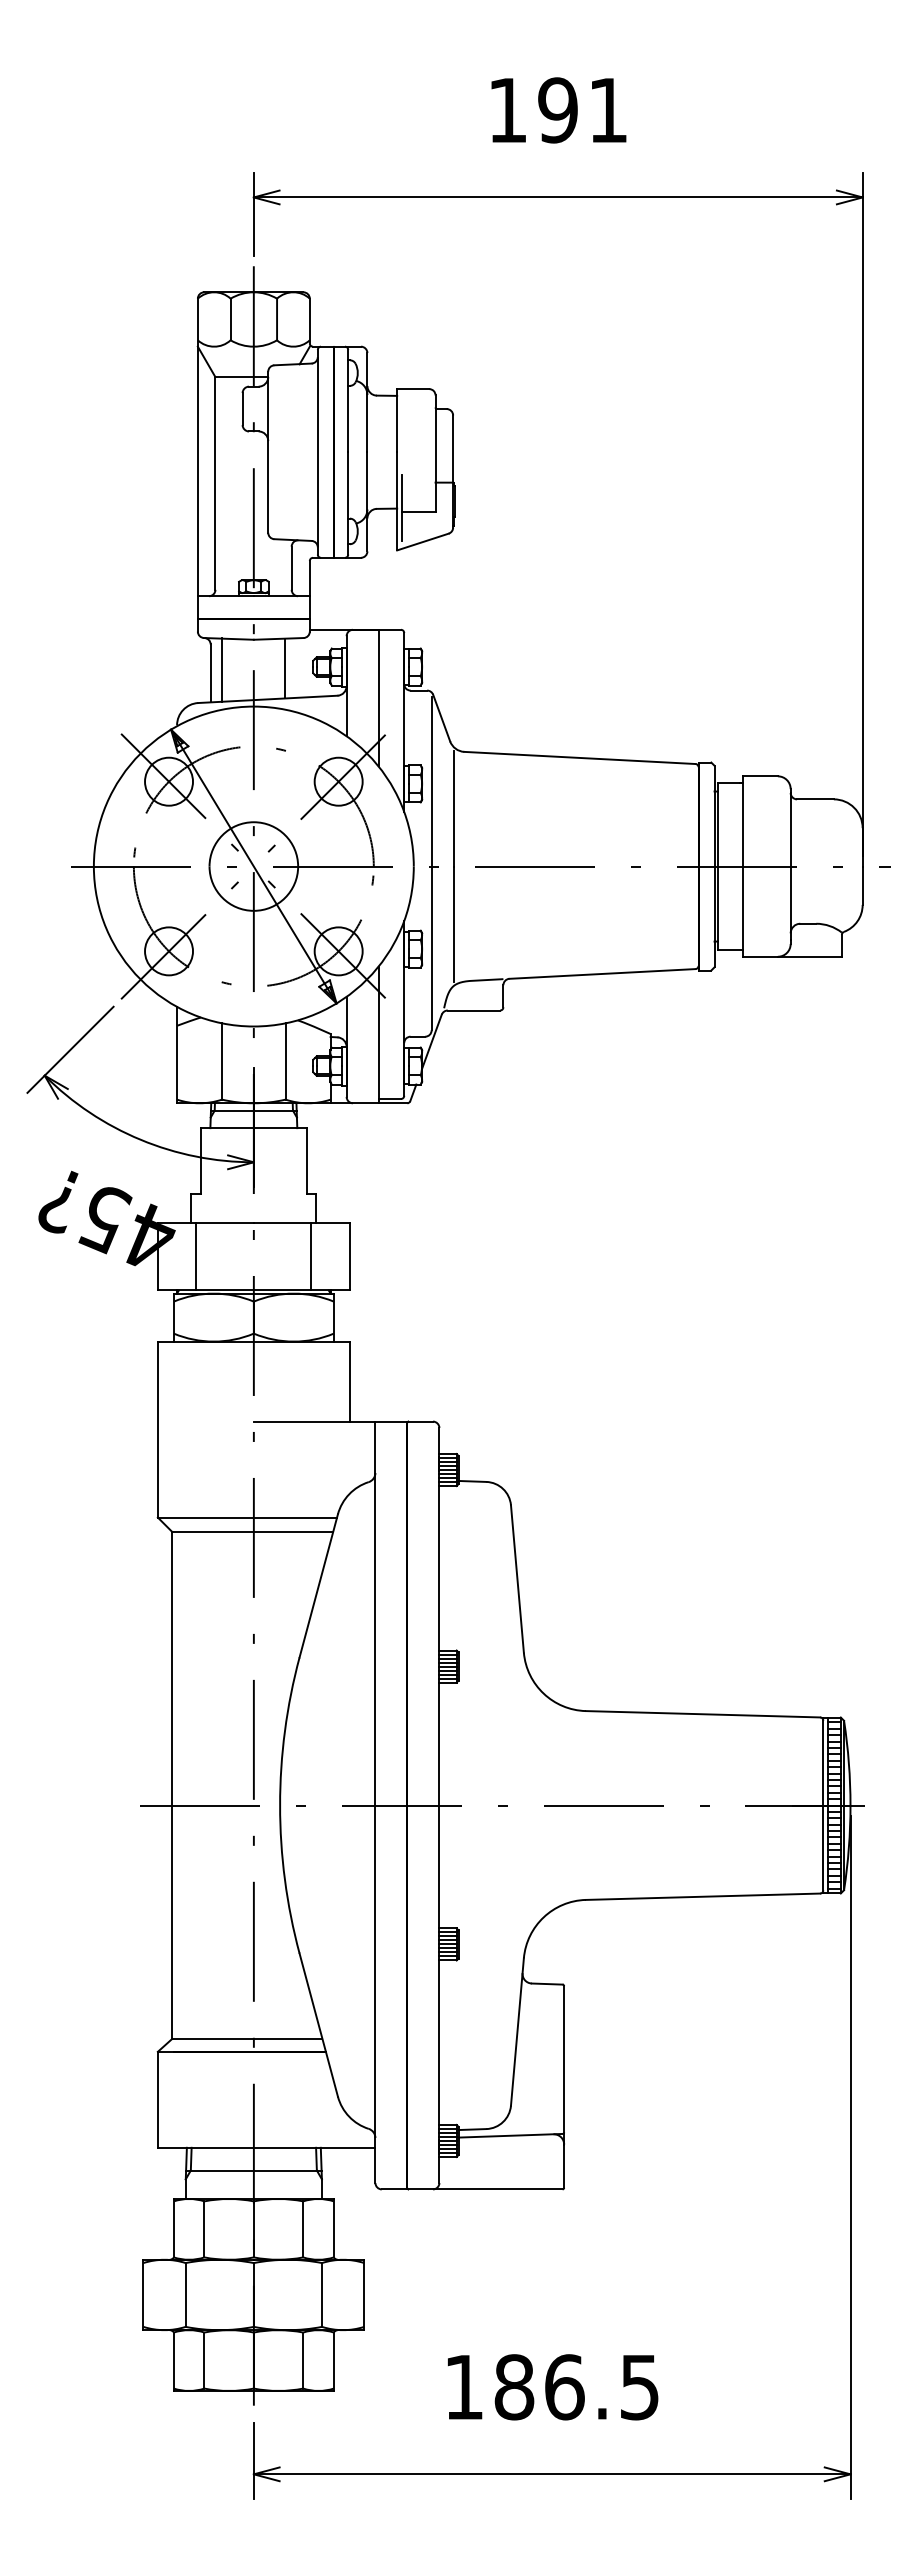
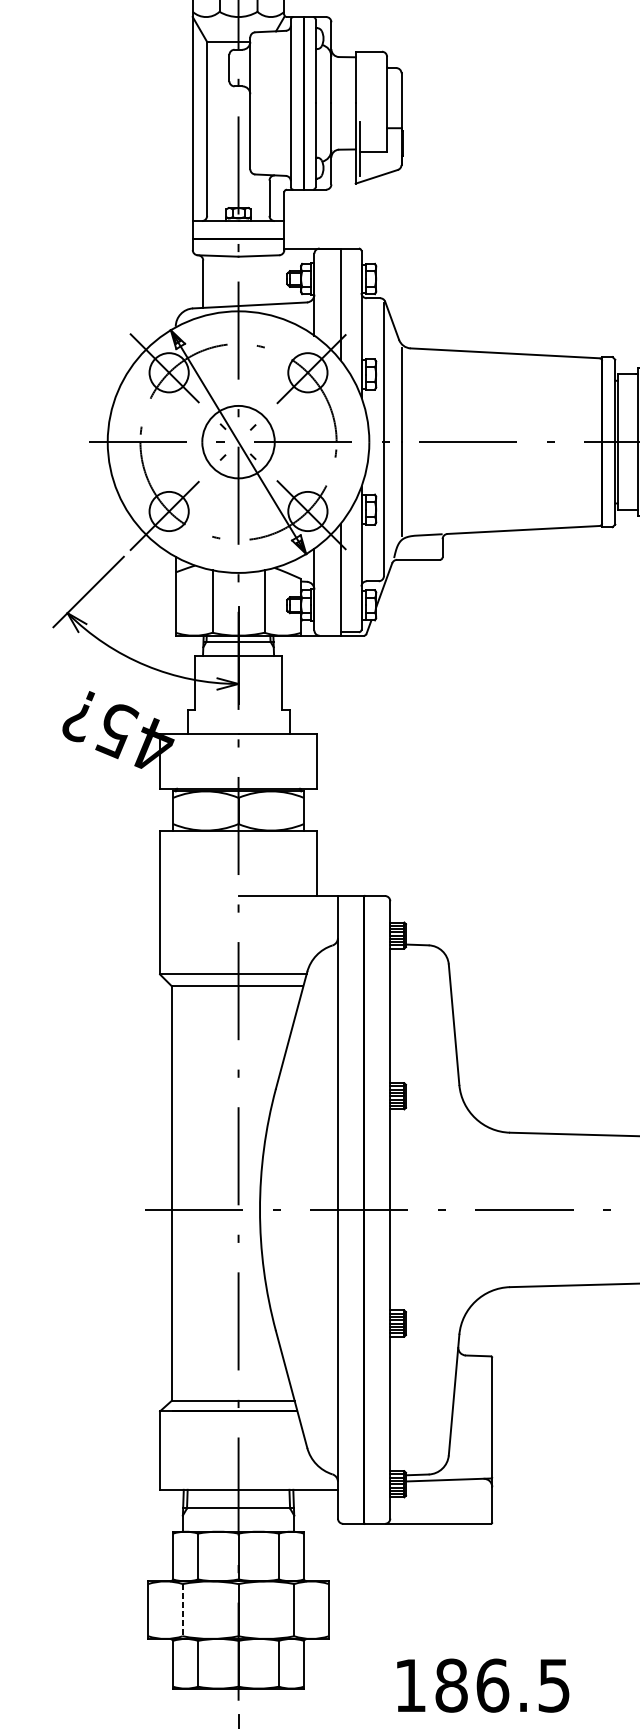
line: (285, 668) -> (264, 280), removed
line: (221, 669) -> (212, 281), removed
line: (196, 1256) -> (191, 761), removed
line: (311, 1256) -> (285, 761), removed
line: (185, 2294) -> (182, 1609), solid -> dashed

